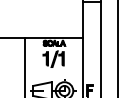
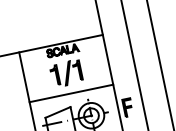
line: (53, 73) -> (70, 94), added

